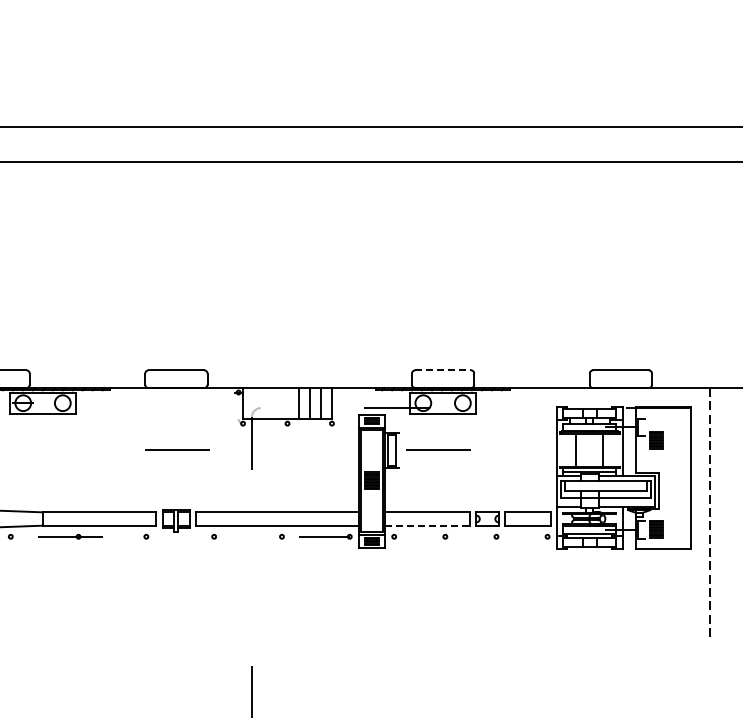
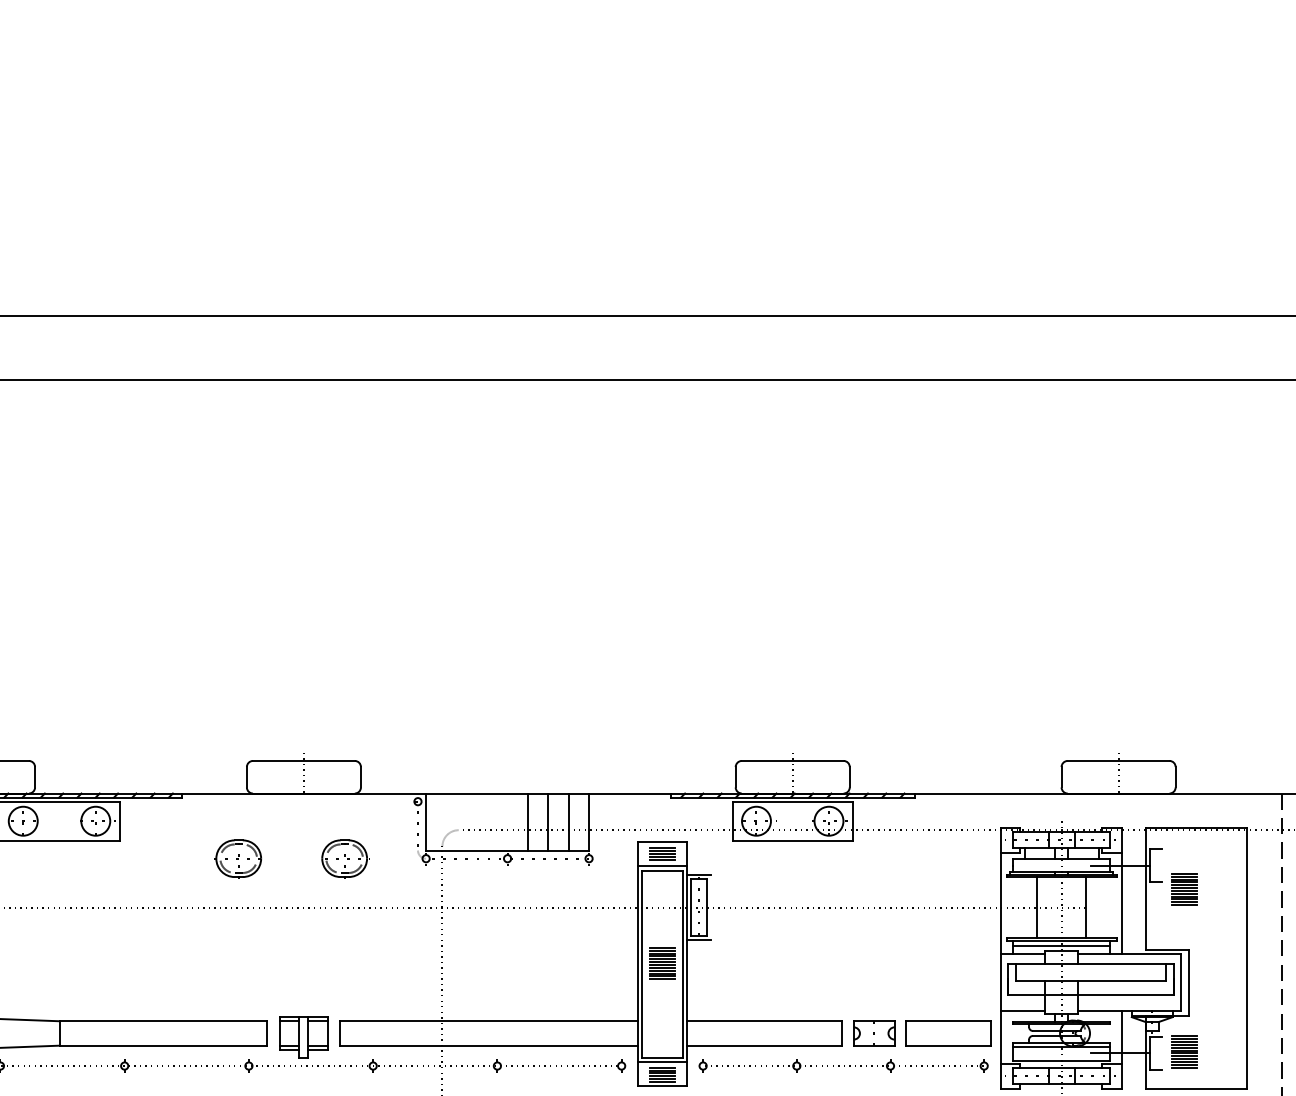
line: (443, 370) -> (793, 761), dashed -> solid
part: (140, 423) -> (238, 858), added
part: (198, 423) -> (344, 858), added
line: (428, 525) -> (765, 1045), dashed -> solid

